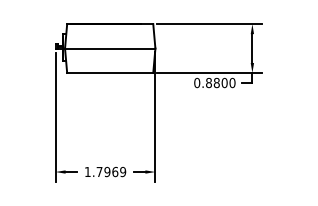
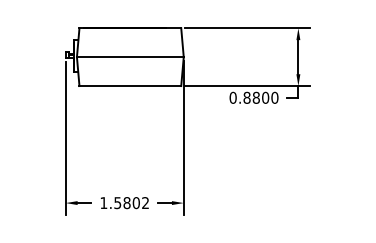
text: (111, 172) -> (131, 203), 1.7969 -> 1.5802

